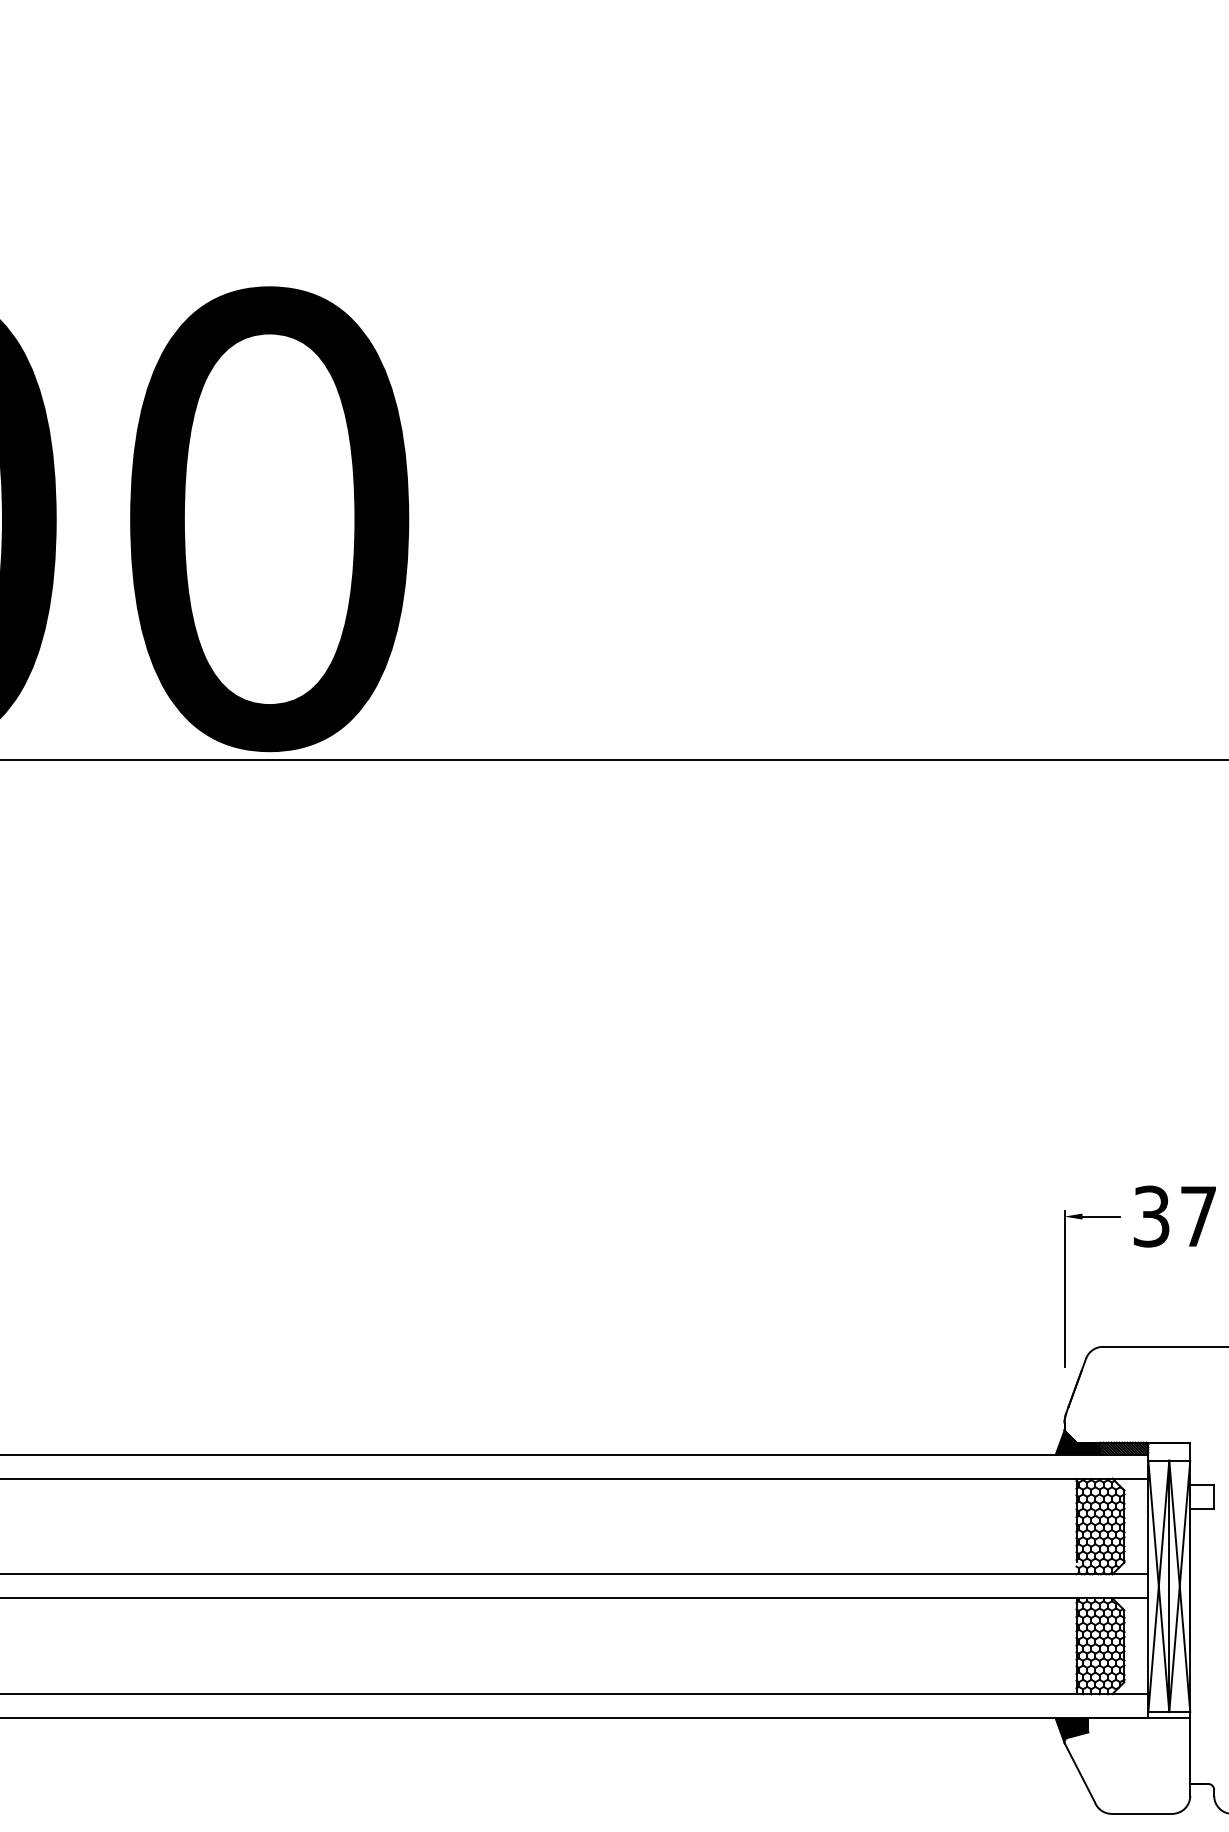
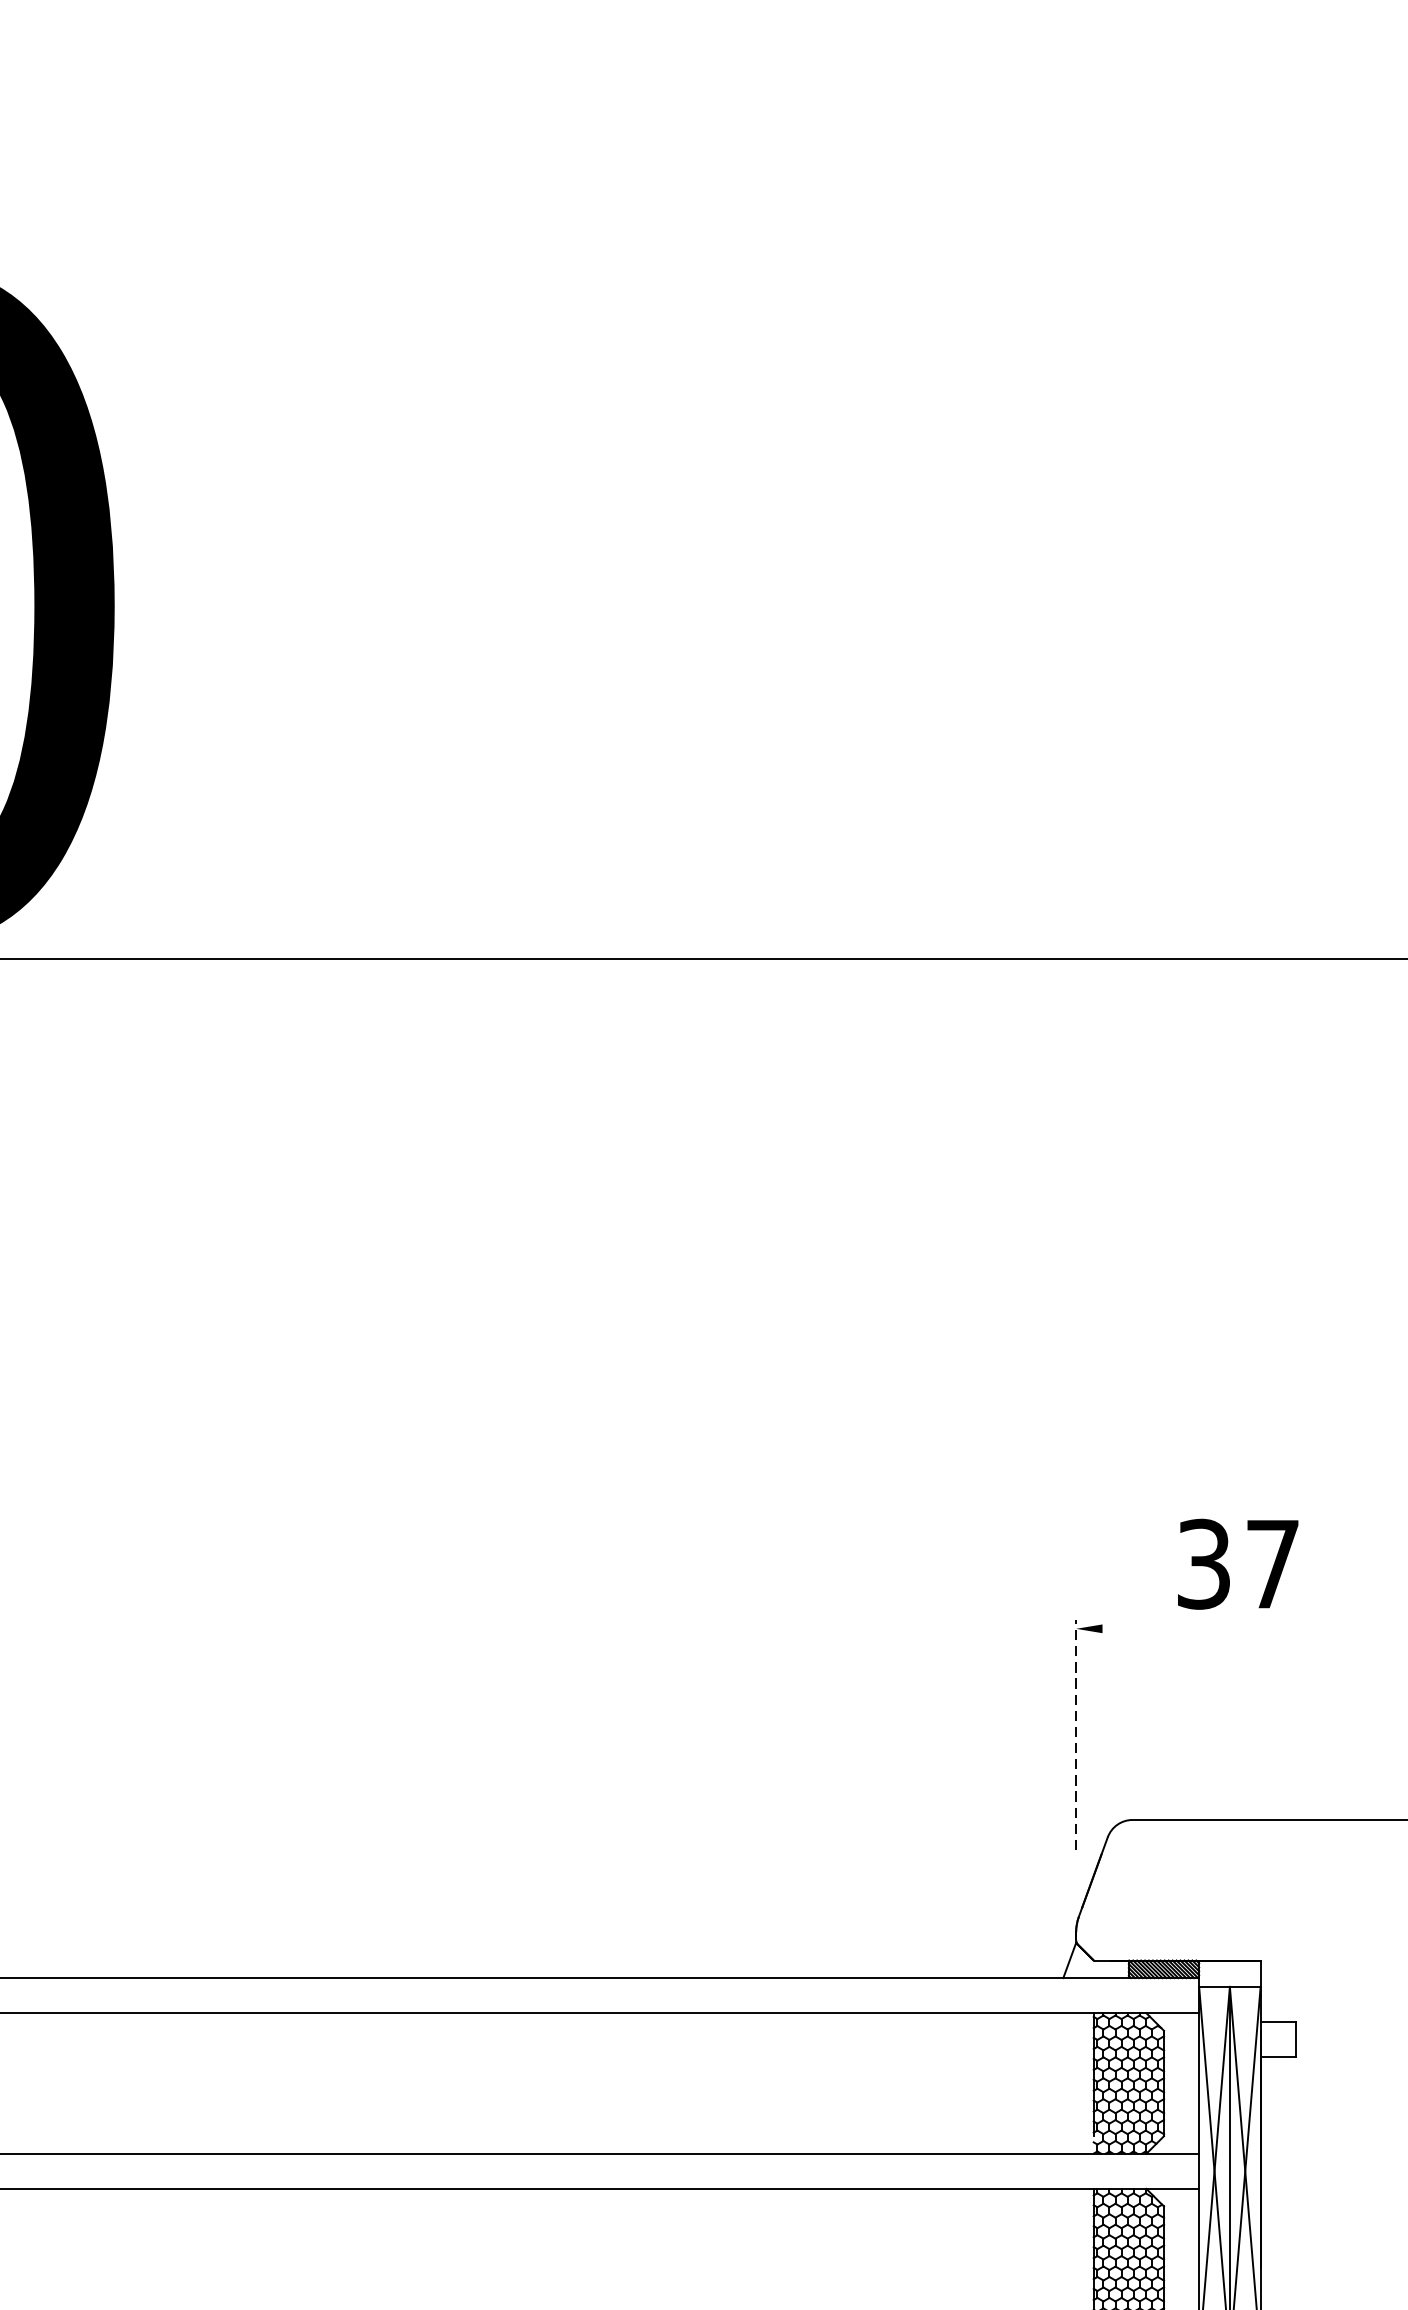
line: (1101, 1216) -> (1130, 1628), removed
text: (1174, 1216) -> (1237, 1564), moved
line: (1064, 1288) -> (1076, 1734), solid -> dashed
fill: (1077, 1442) -> (1095, 1960), removed

